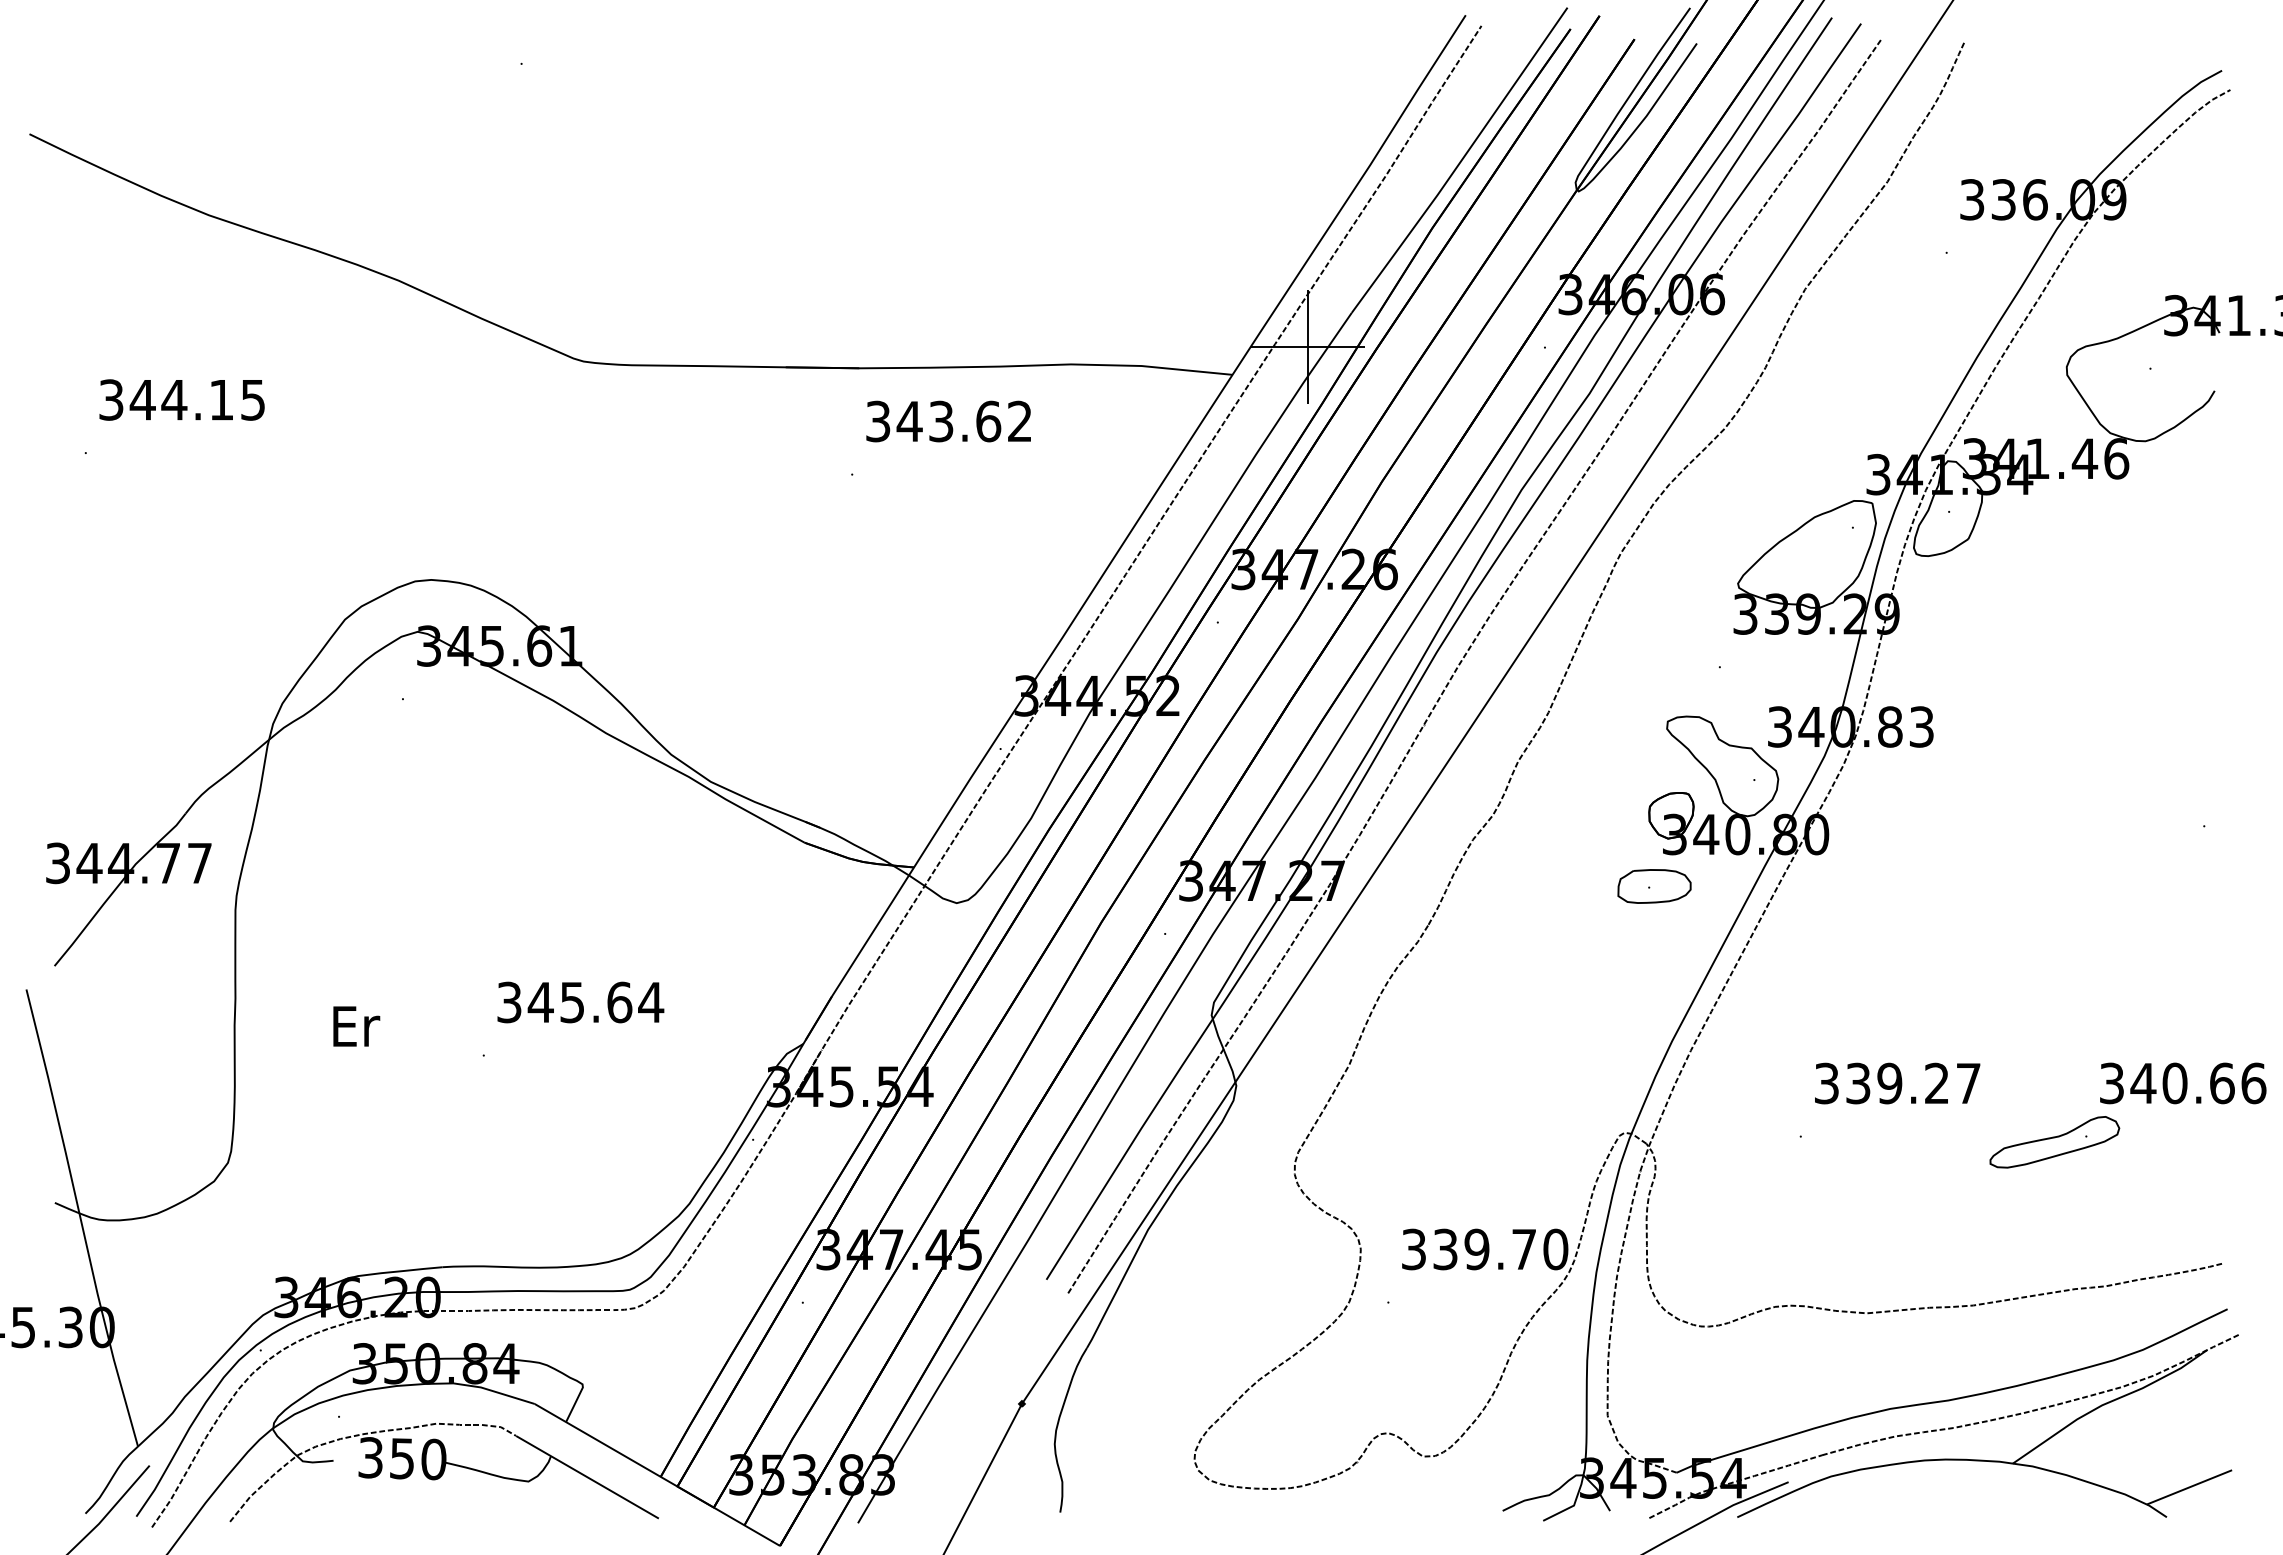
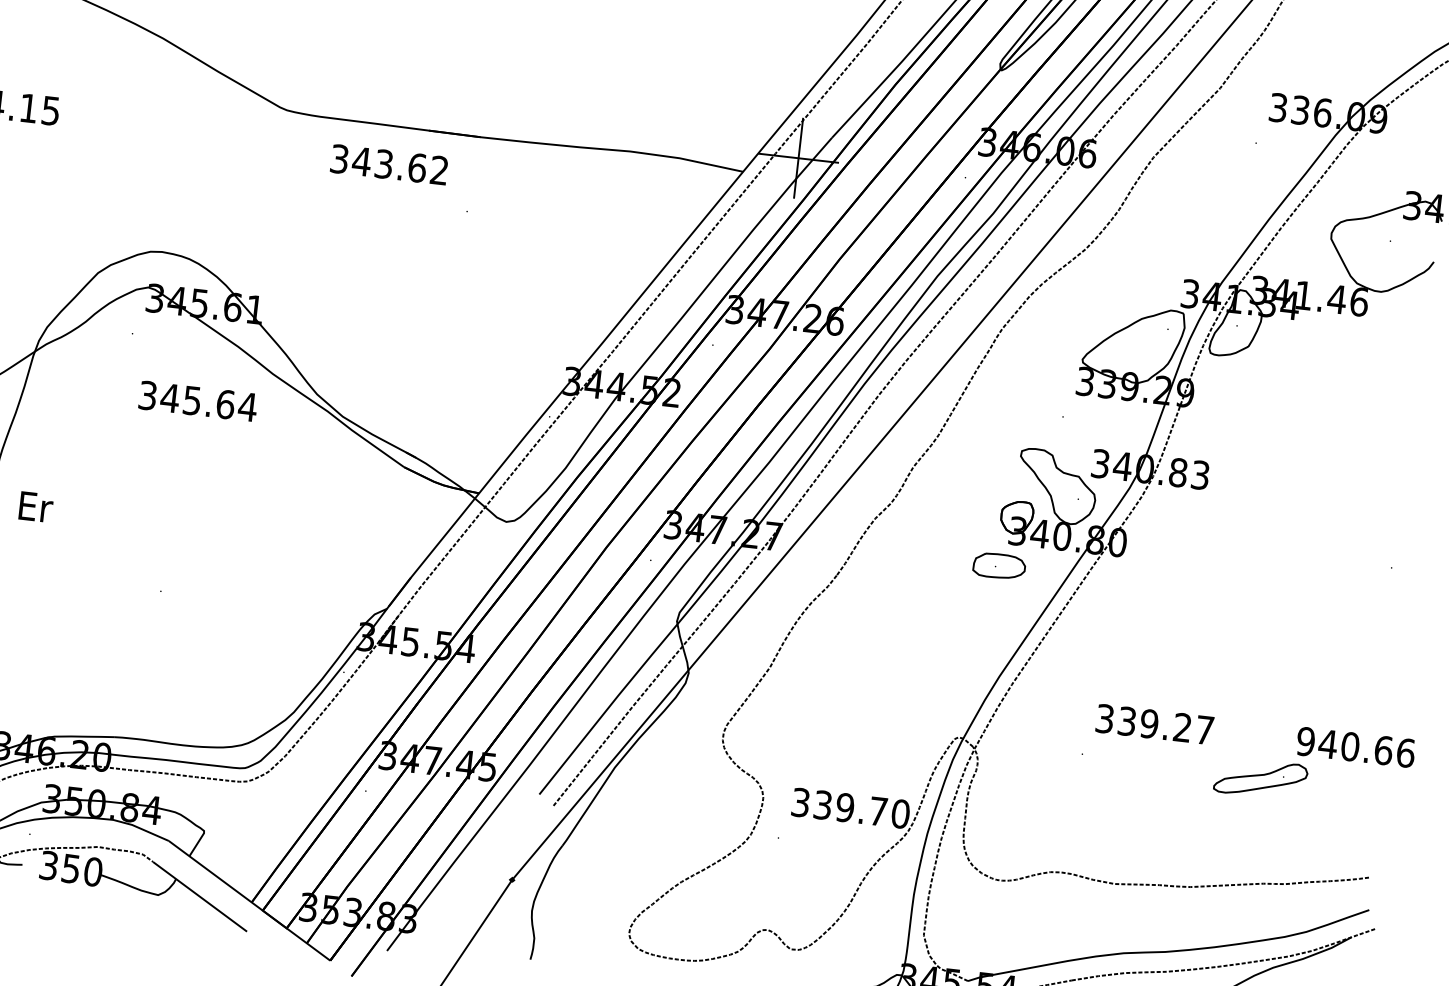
text: (948, 421) -> (389, 164), moved
text: (580, 1002) -> (198, 401), moved
text: (356, 1026) -> (36, 507), moved
text: (2111, 1083) -> (1305, 741), 340.66 -> 940.66

